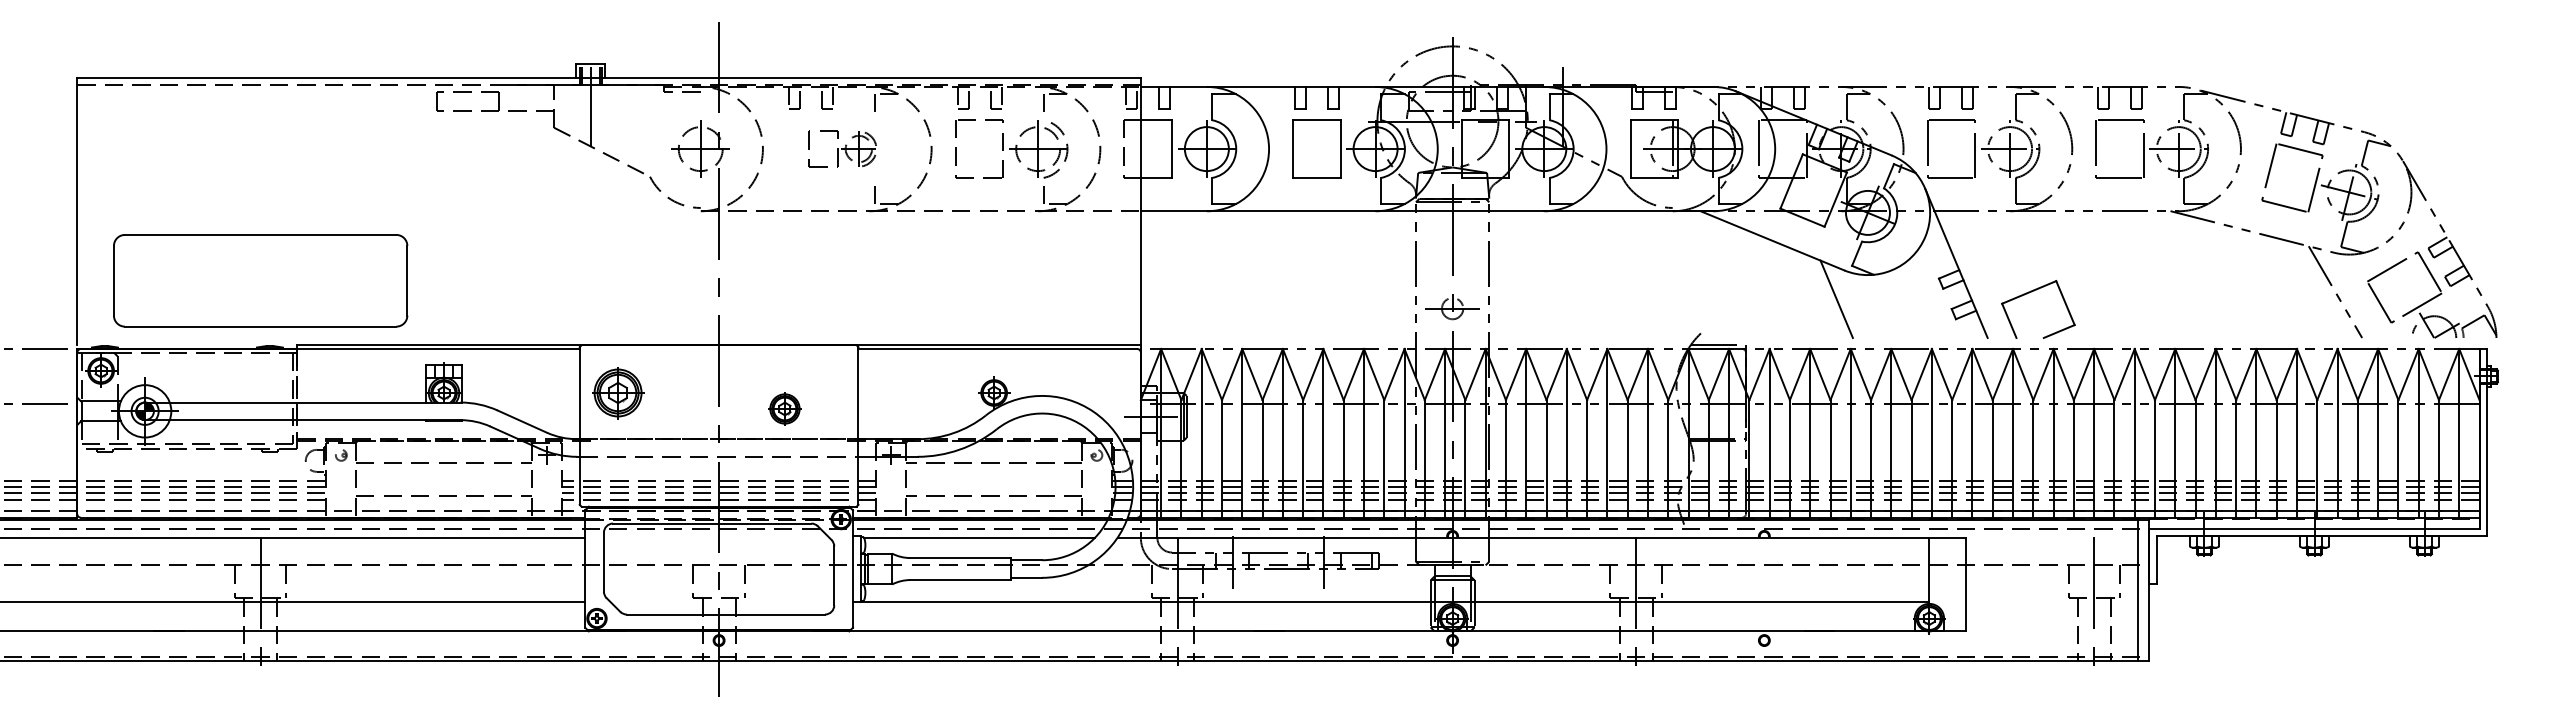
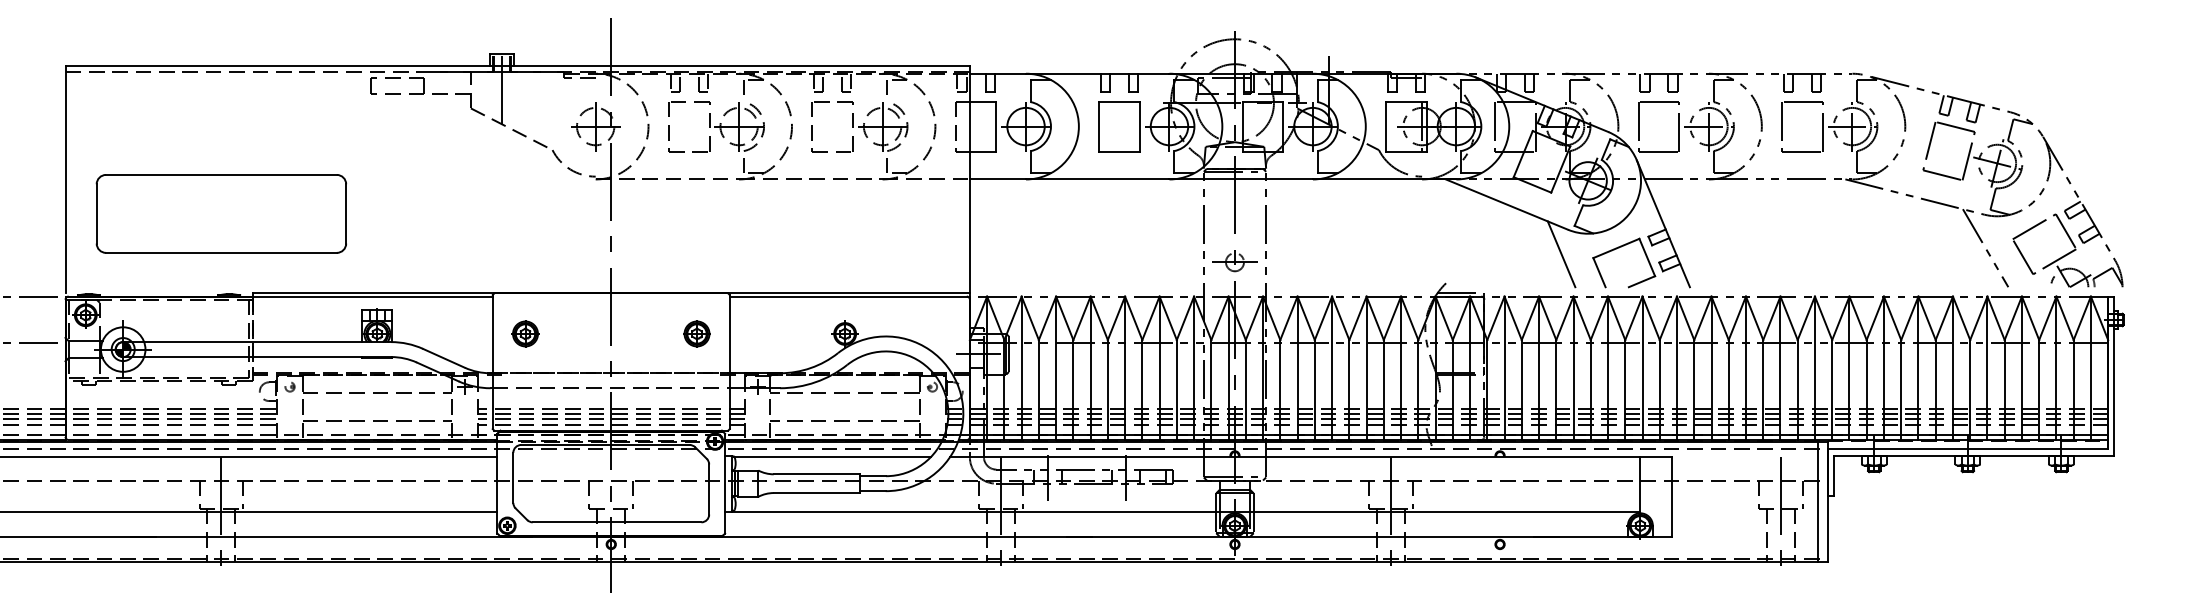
part: (842, 148) -> (716, 126), size x1.67
part: (260, 280) -> (221, 213), moved
part: (2029, 293) -> (1616, 249), moved
part: (618, 392) -> (525, 333), size x0.62
part: (784, 408) -> (696, 333), moved

